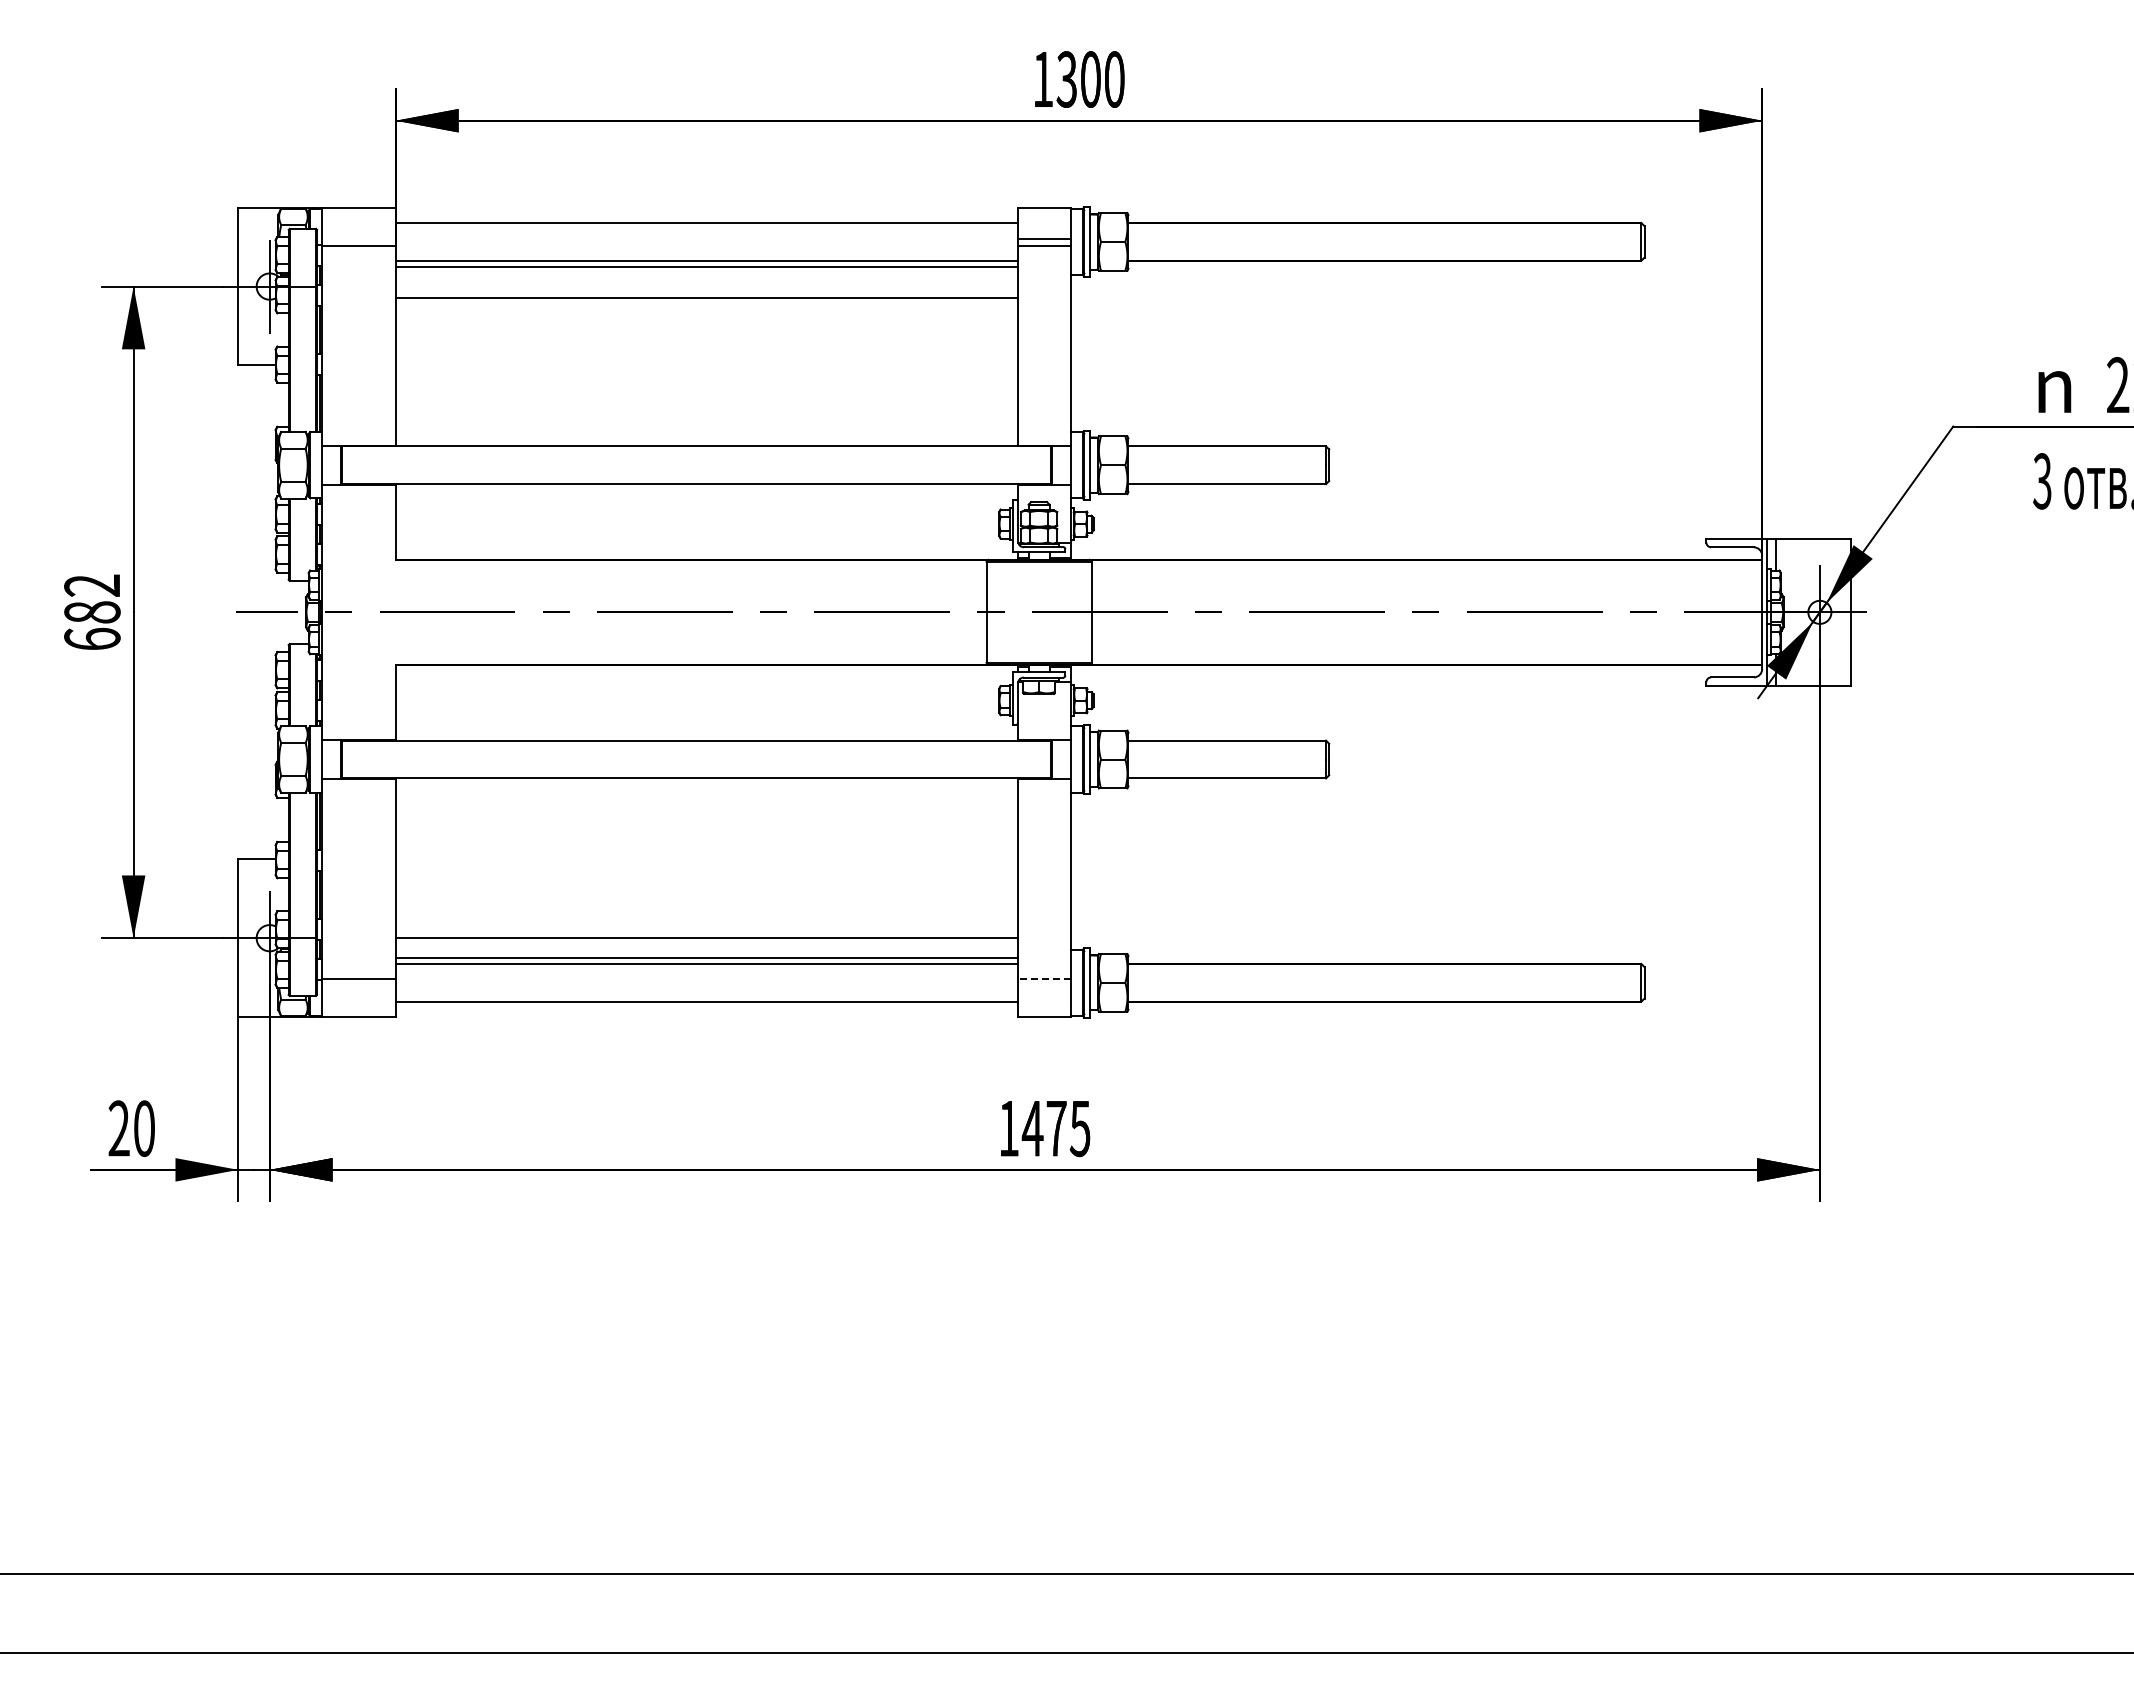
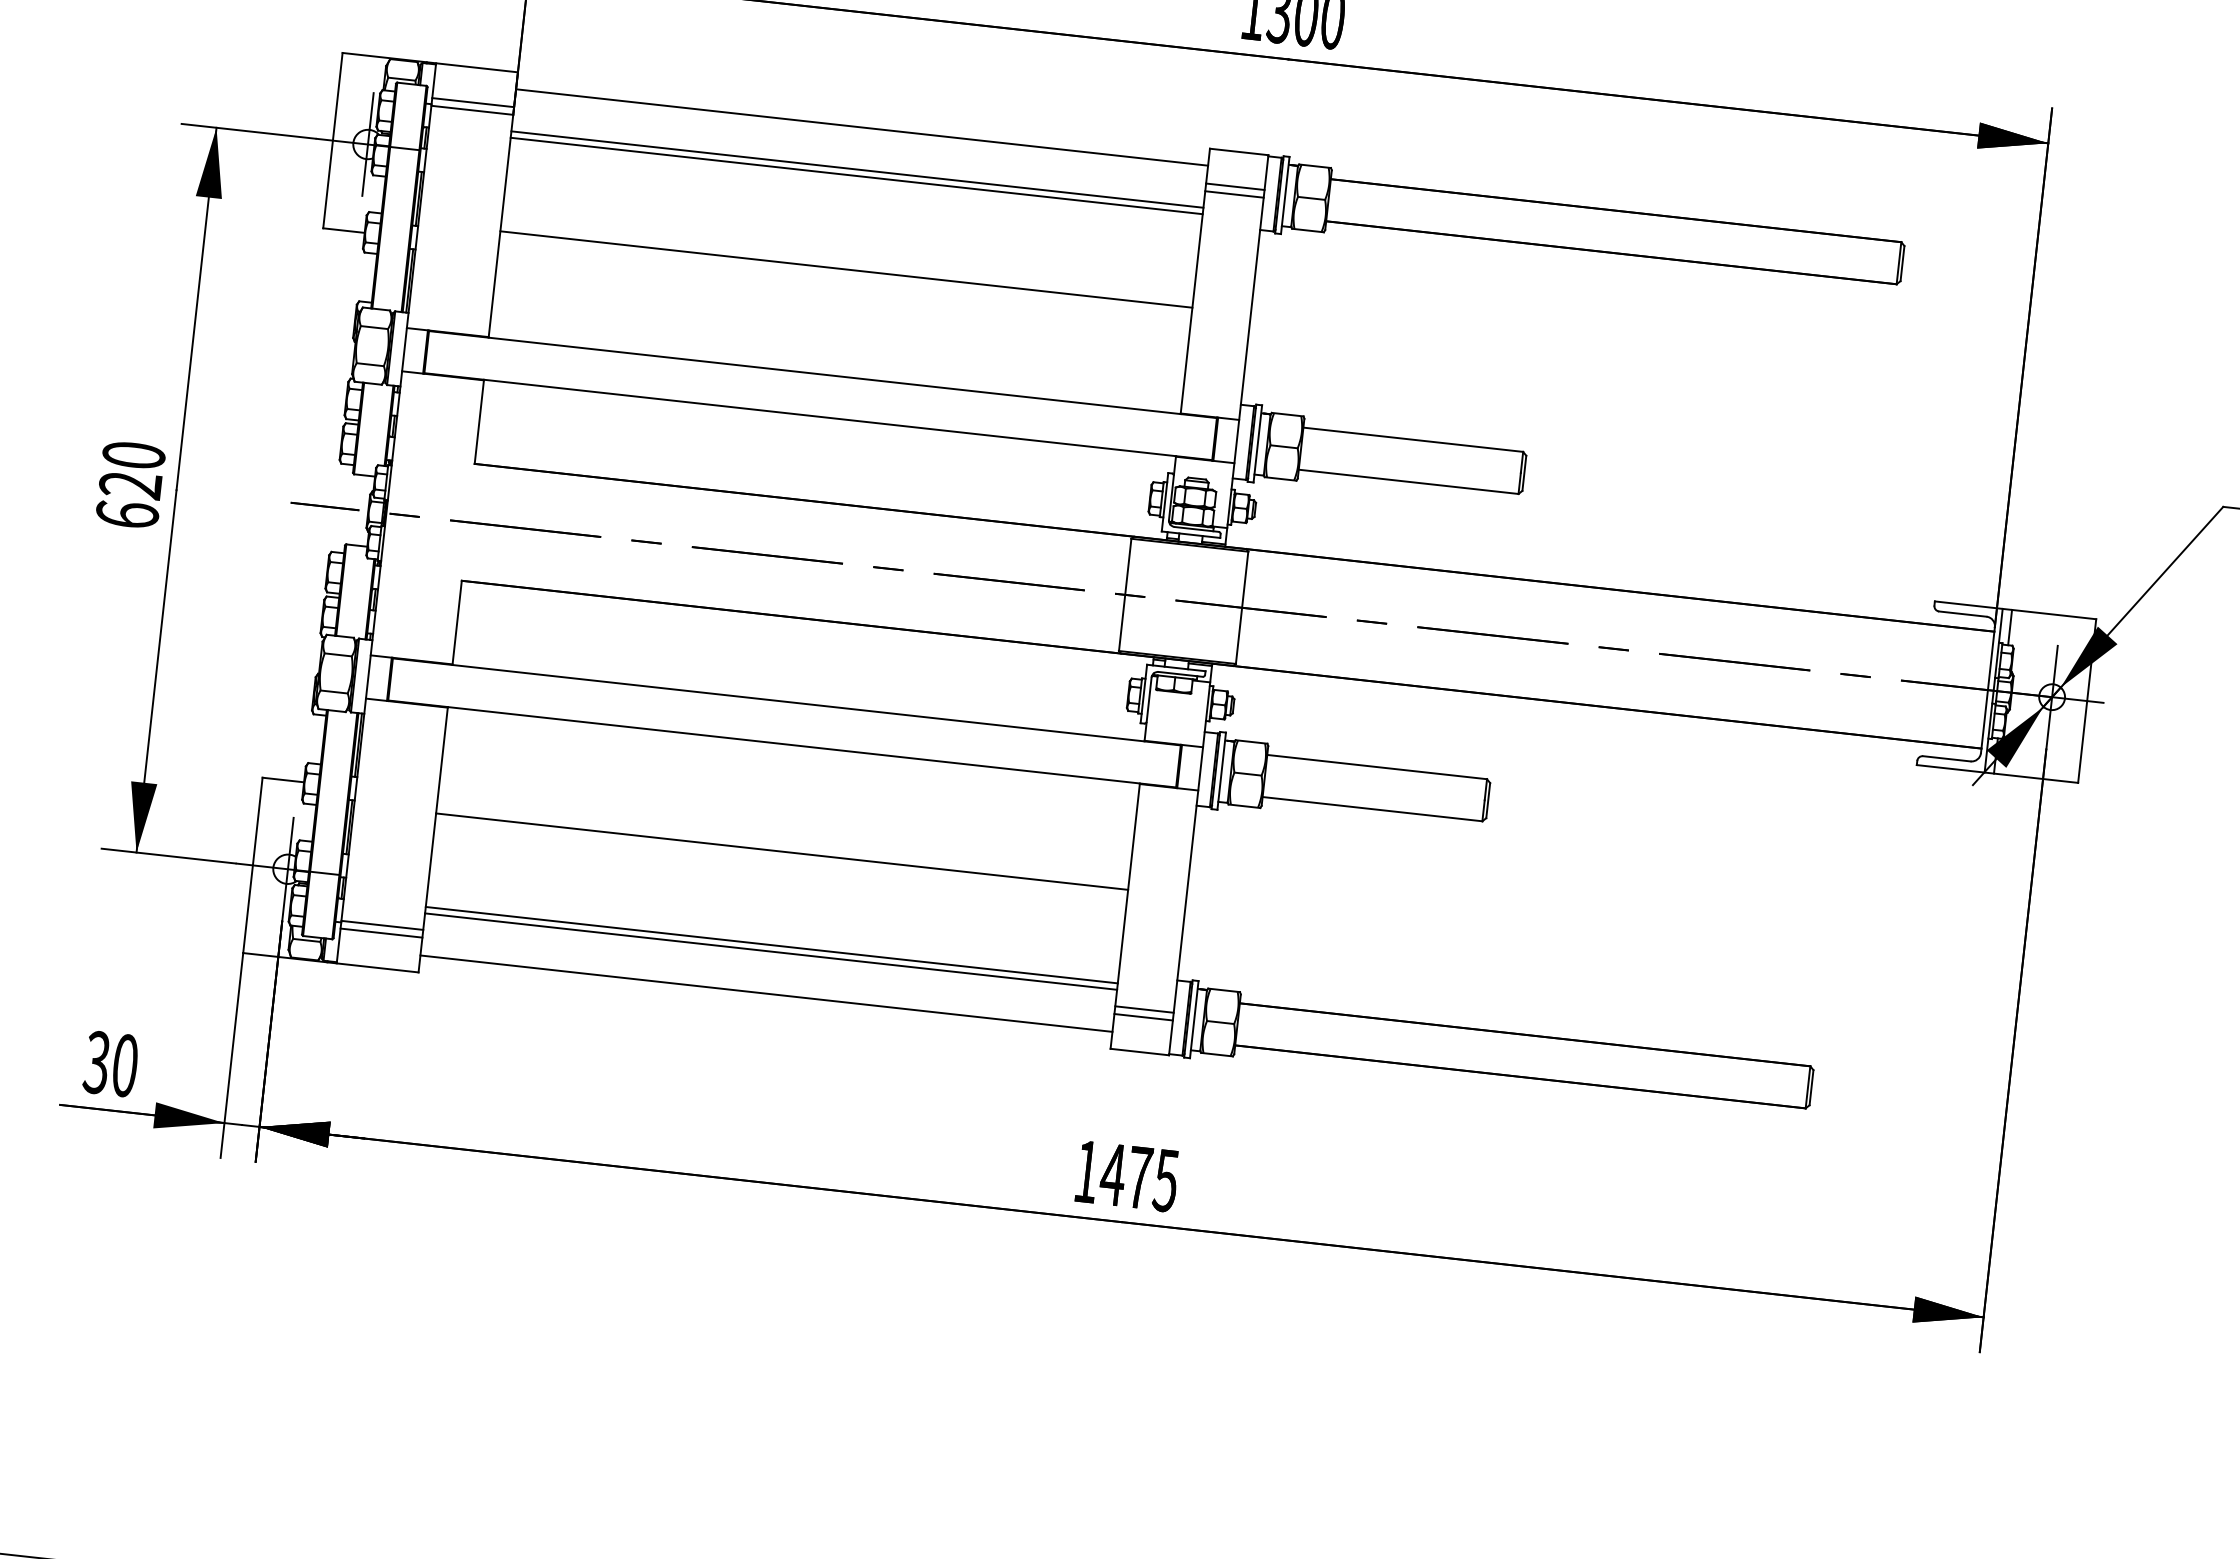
line: (358, 239) -> (472, 103), added
line: (706, 297) -> (845, 269), moved
text: (92, 598) -> (132, 469), 682 -> 620
line: (706, 938) -> (781, 852), moved
line: (1043, 978) -> (1143, 1009), dashed -> solid
line: (358, 985) -> (380, 932), added
line: (1044, 985) -> (1143, 1016), added
text: (118, 1128) -> (96, 1062), 20 -> 30

